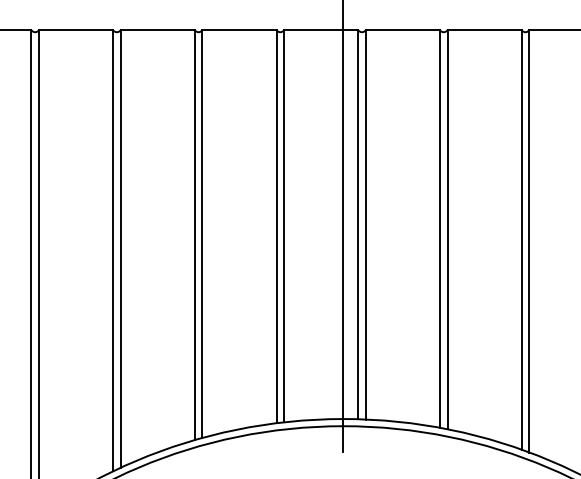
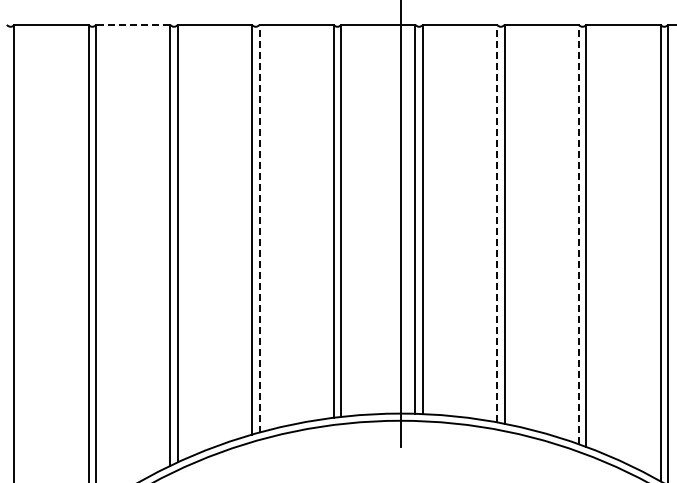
line: (75, 29) -> (132, 24), solid -> dashed
line: (440, 228) -> (497, 223), solid -> dashed
line: (202, 233) -> (259, 228), solid -> dashed
line: (521, 239) -> (578, 234), solid -> dashed

